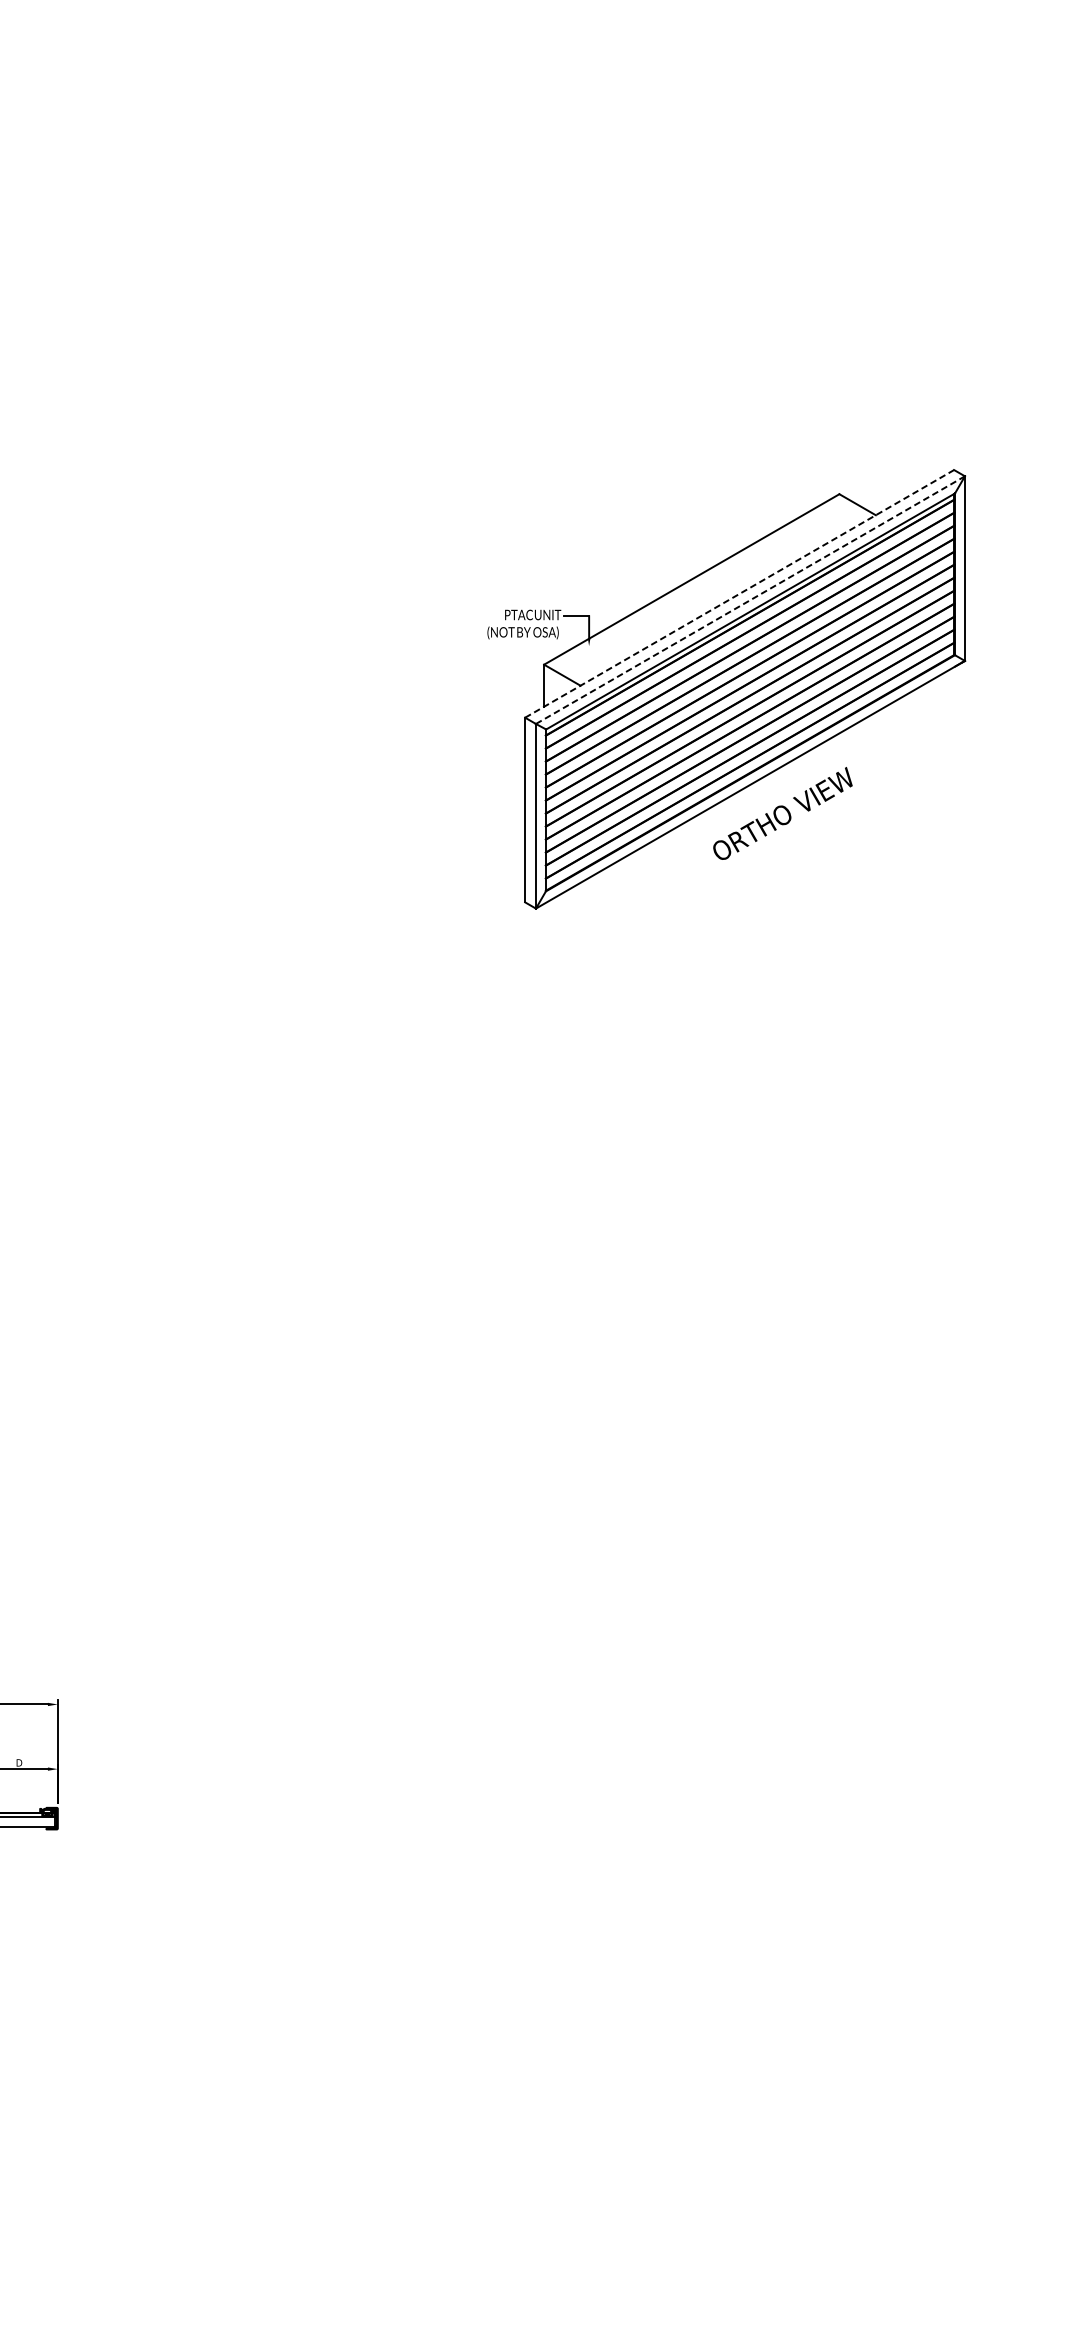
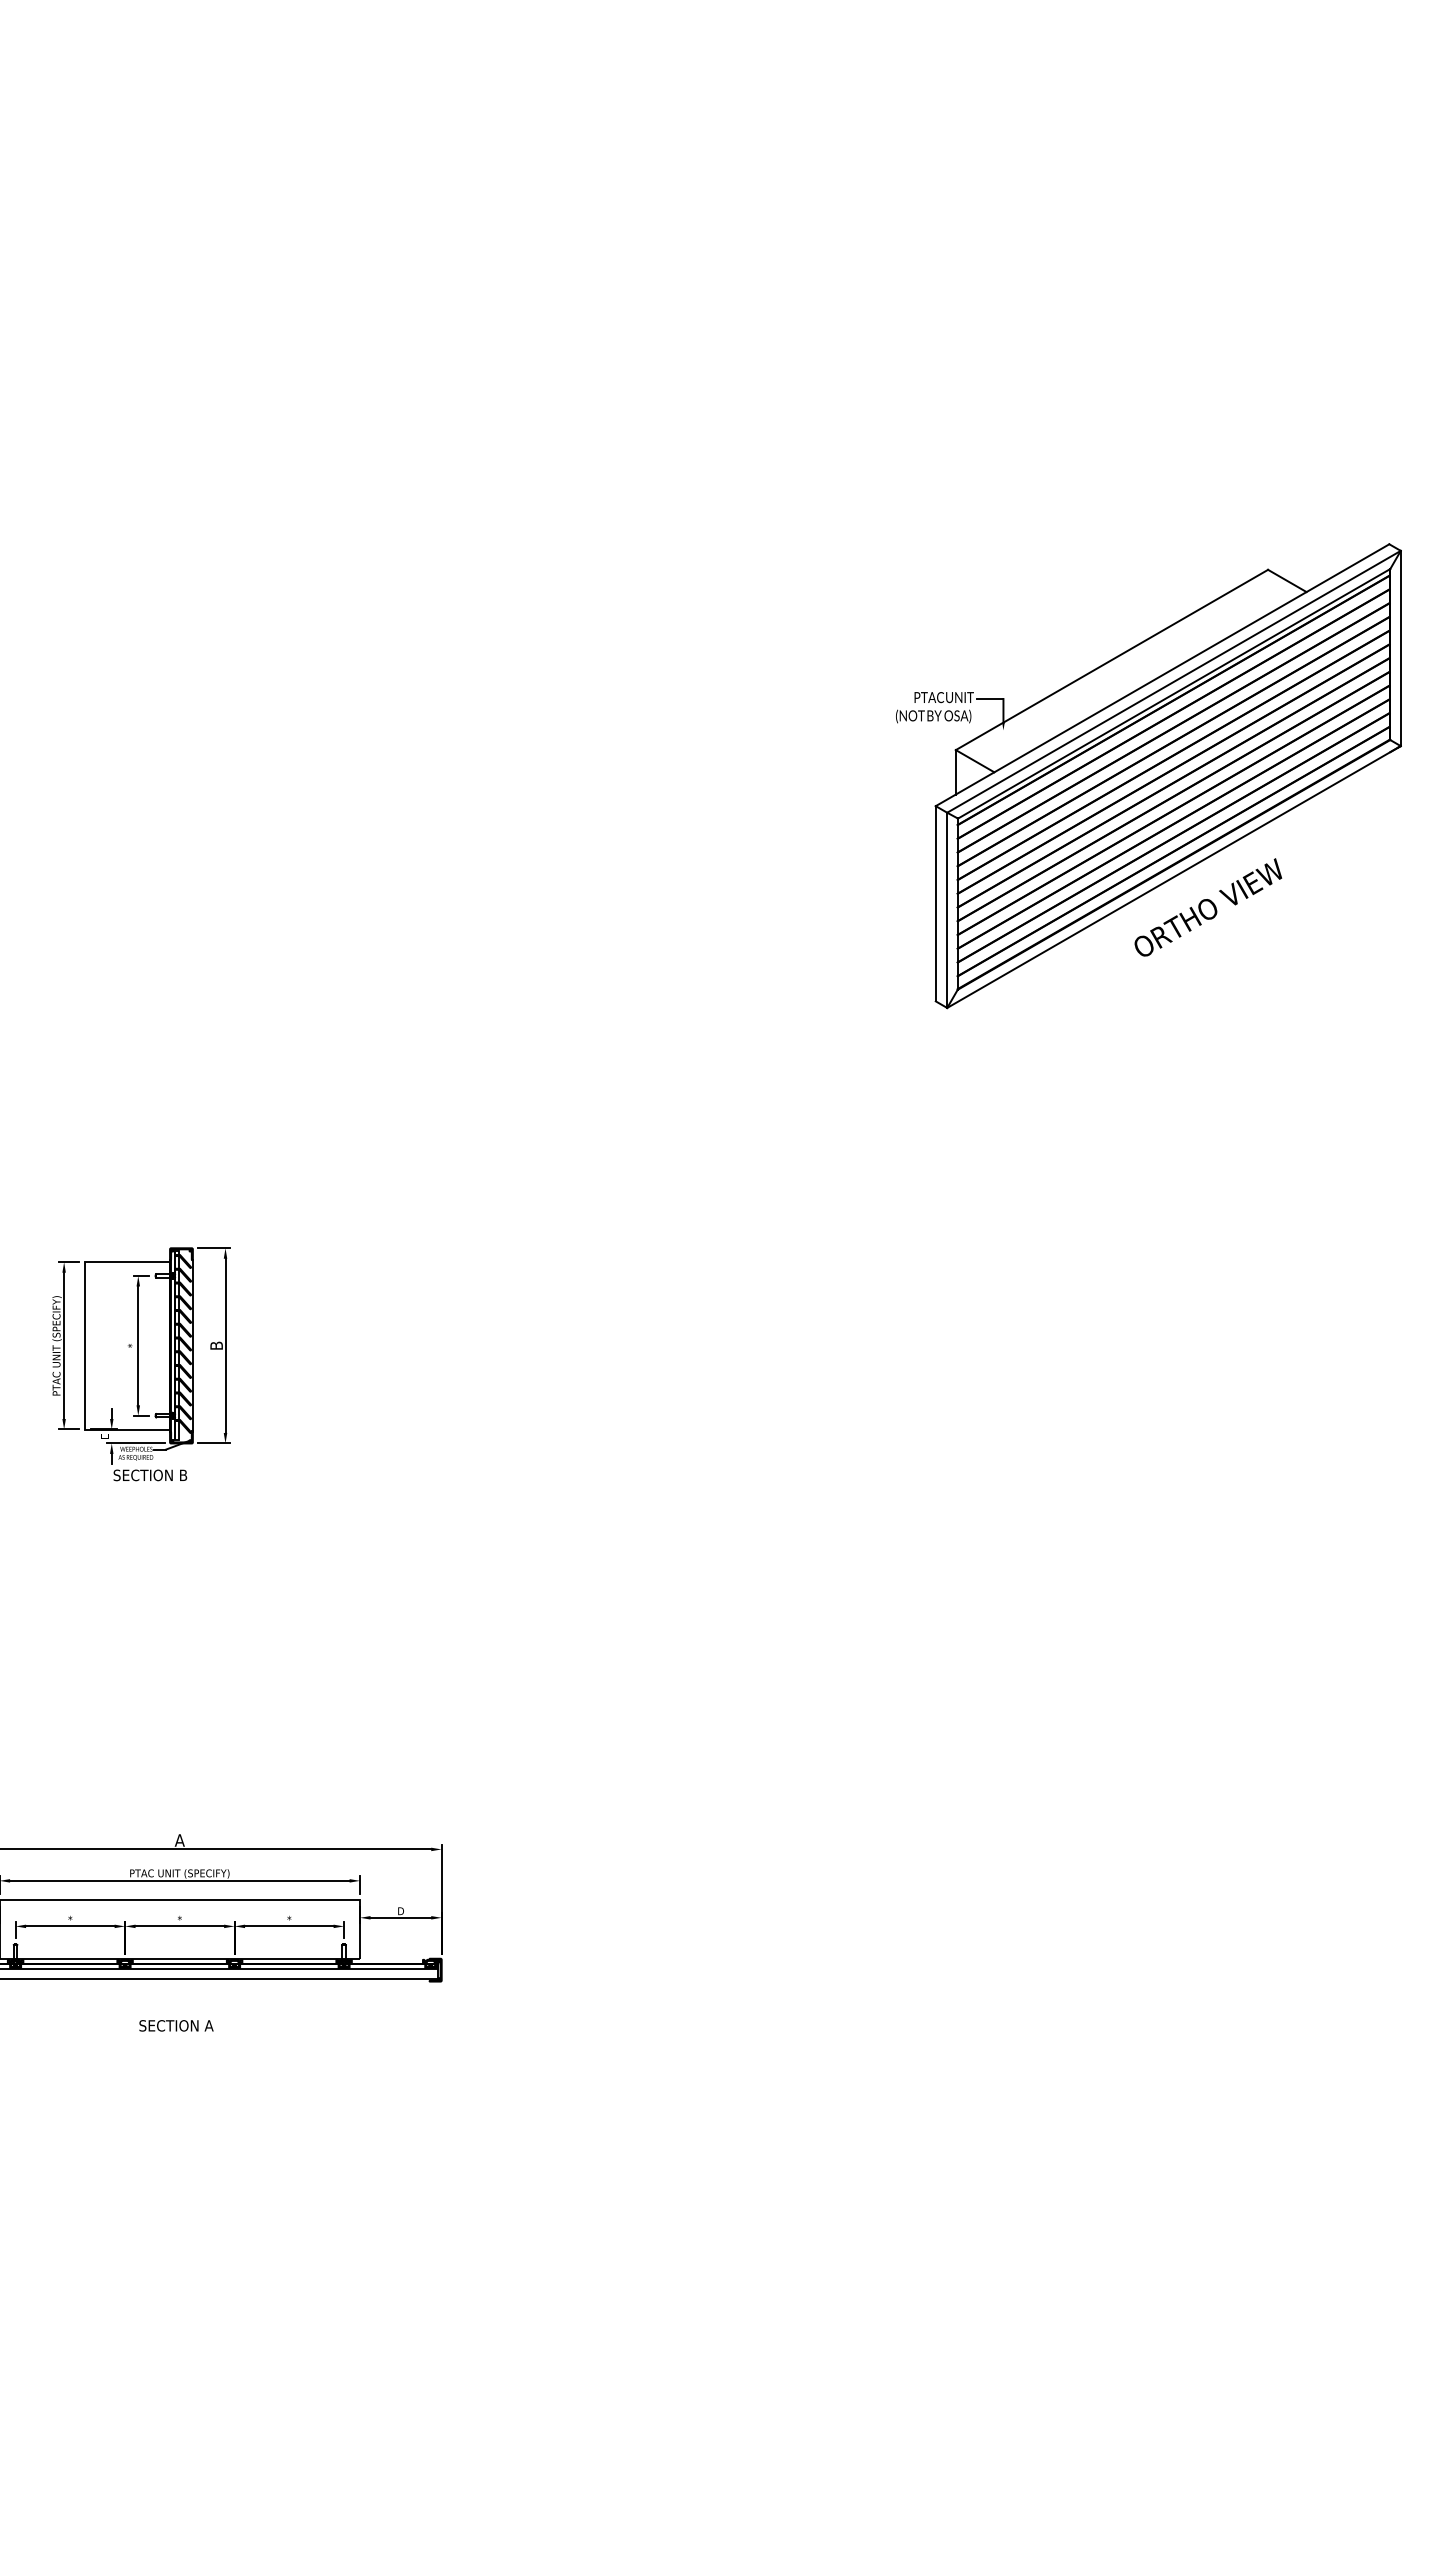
line: (739, 594) -> (1162, 675), dashed -> solid
line: (750, 599) -> (1174, 681), dashed -> solid

